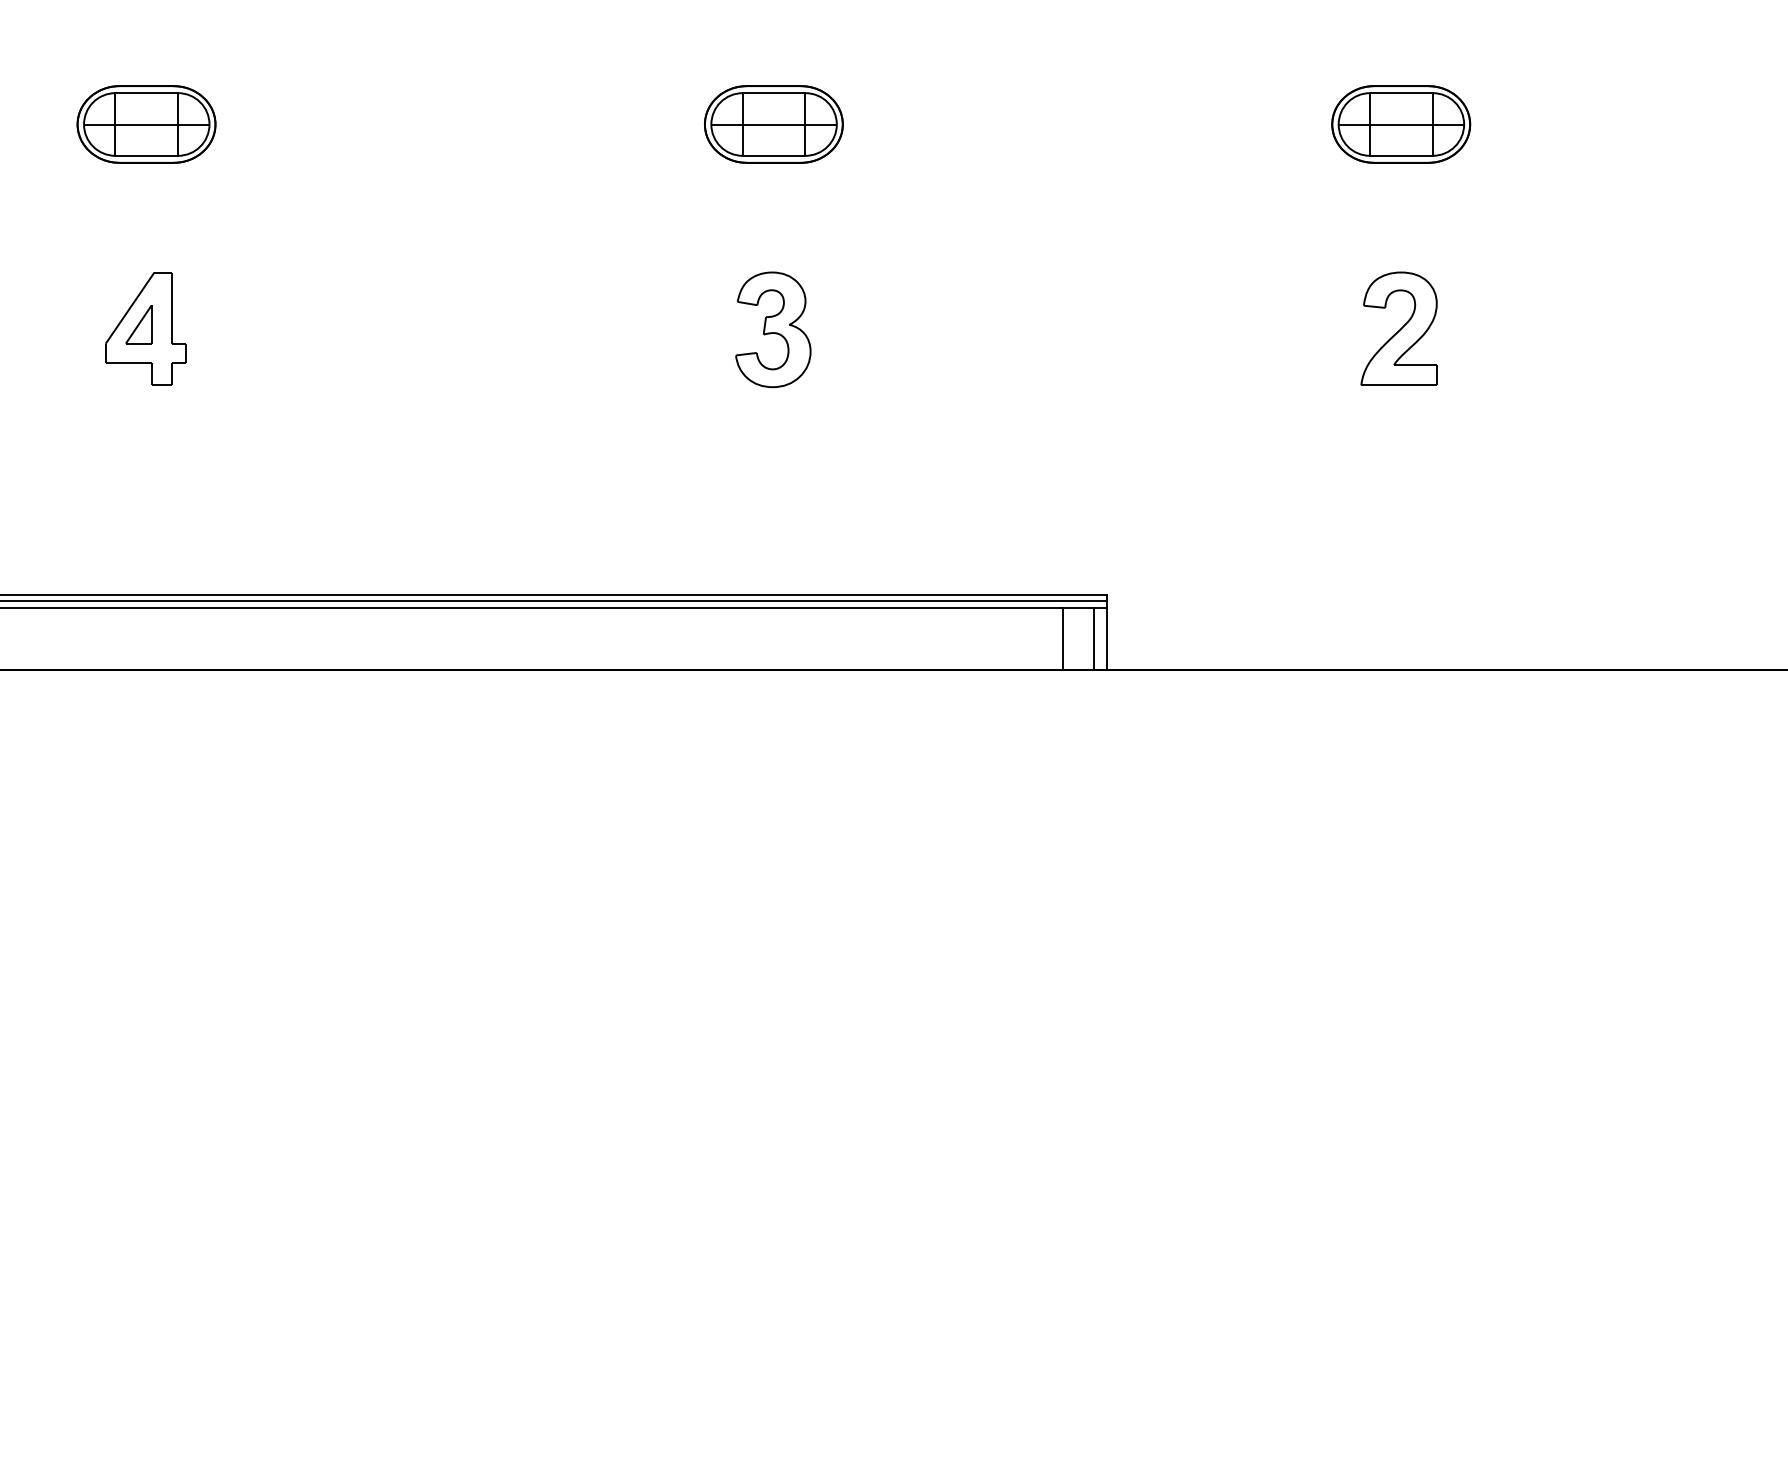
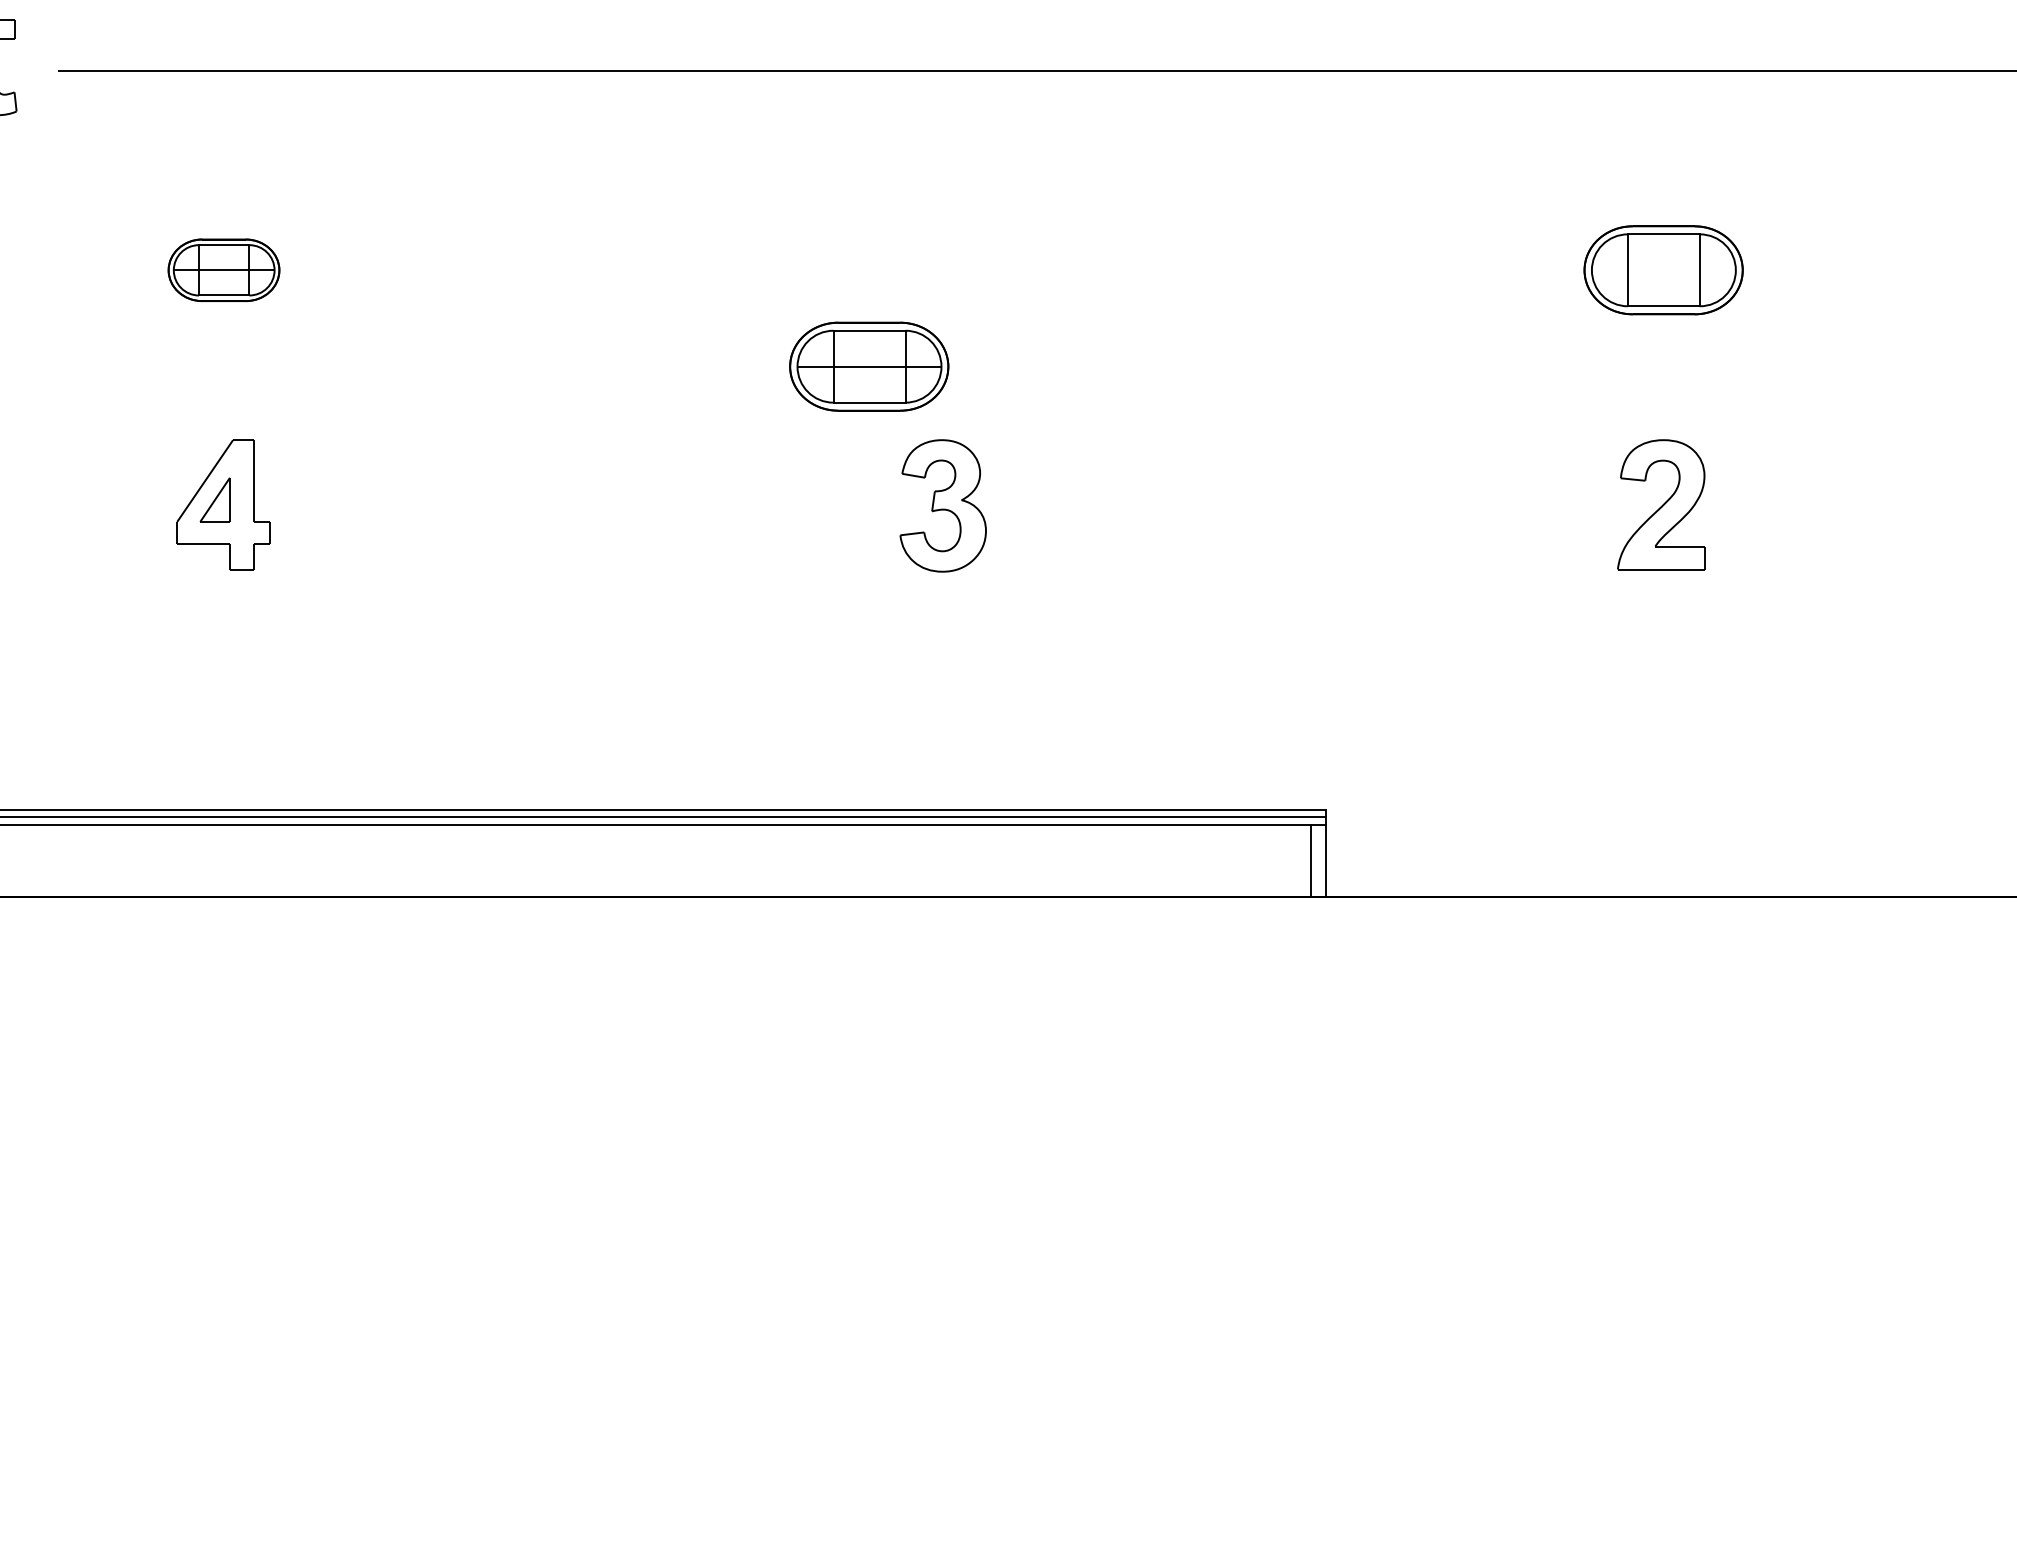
part: (146, 124) -> (223, 270), size x0.7
part: (773, 124) -> (868, 366), moved
line: (1401, 124) -> (1663, 270), removed
line: (1062, 638) -> (1275, 860), removed

